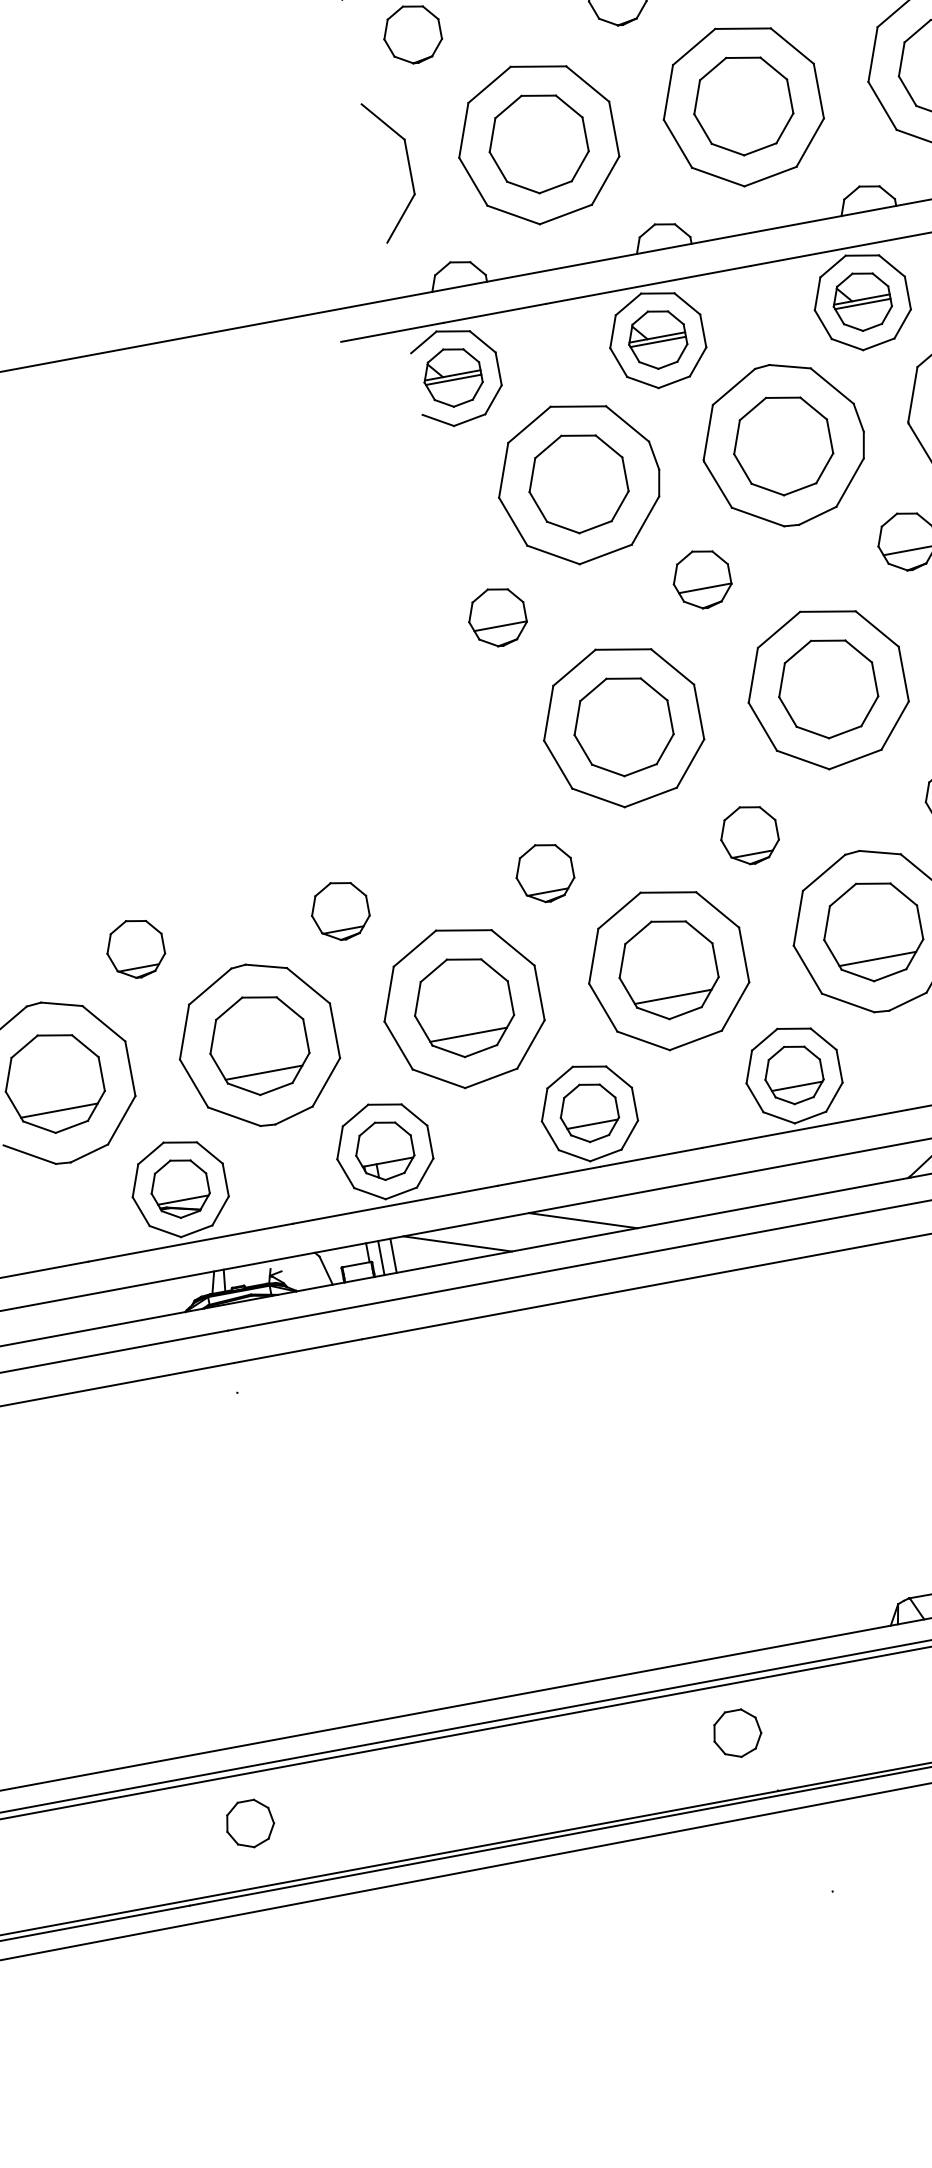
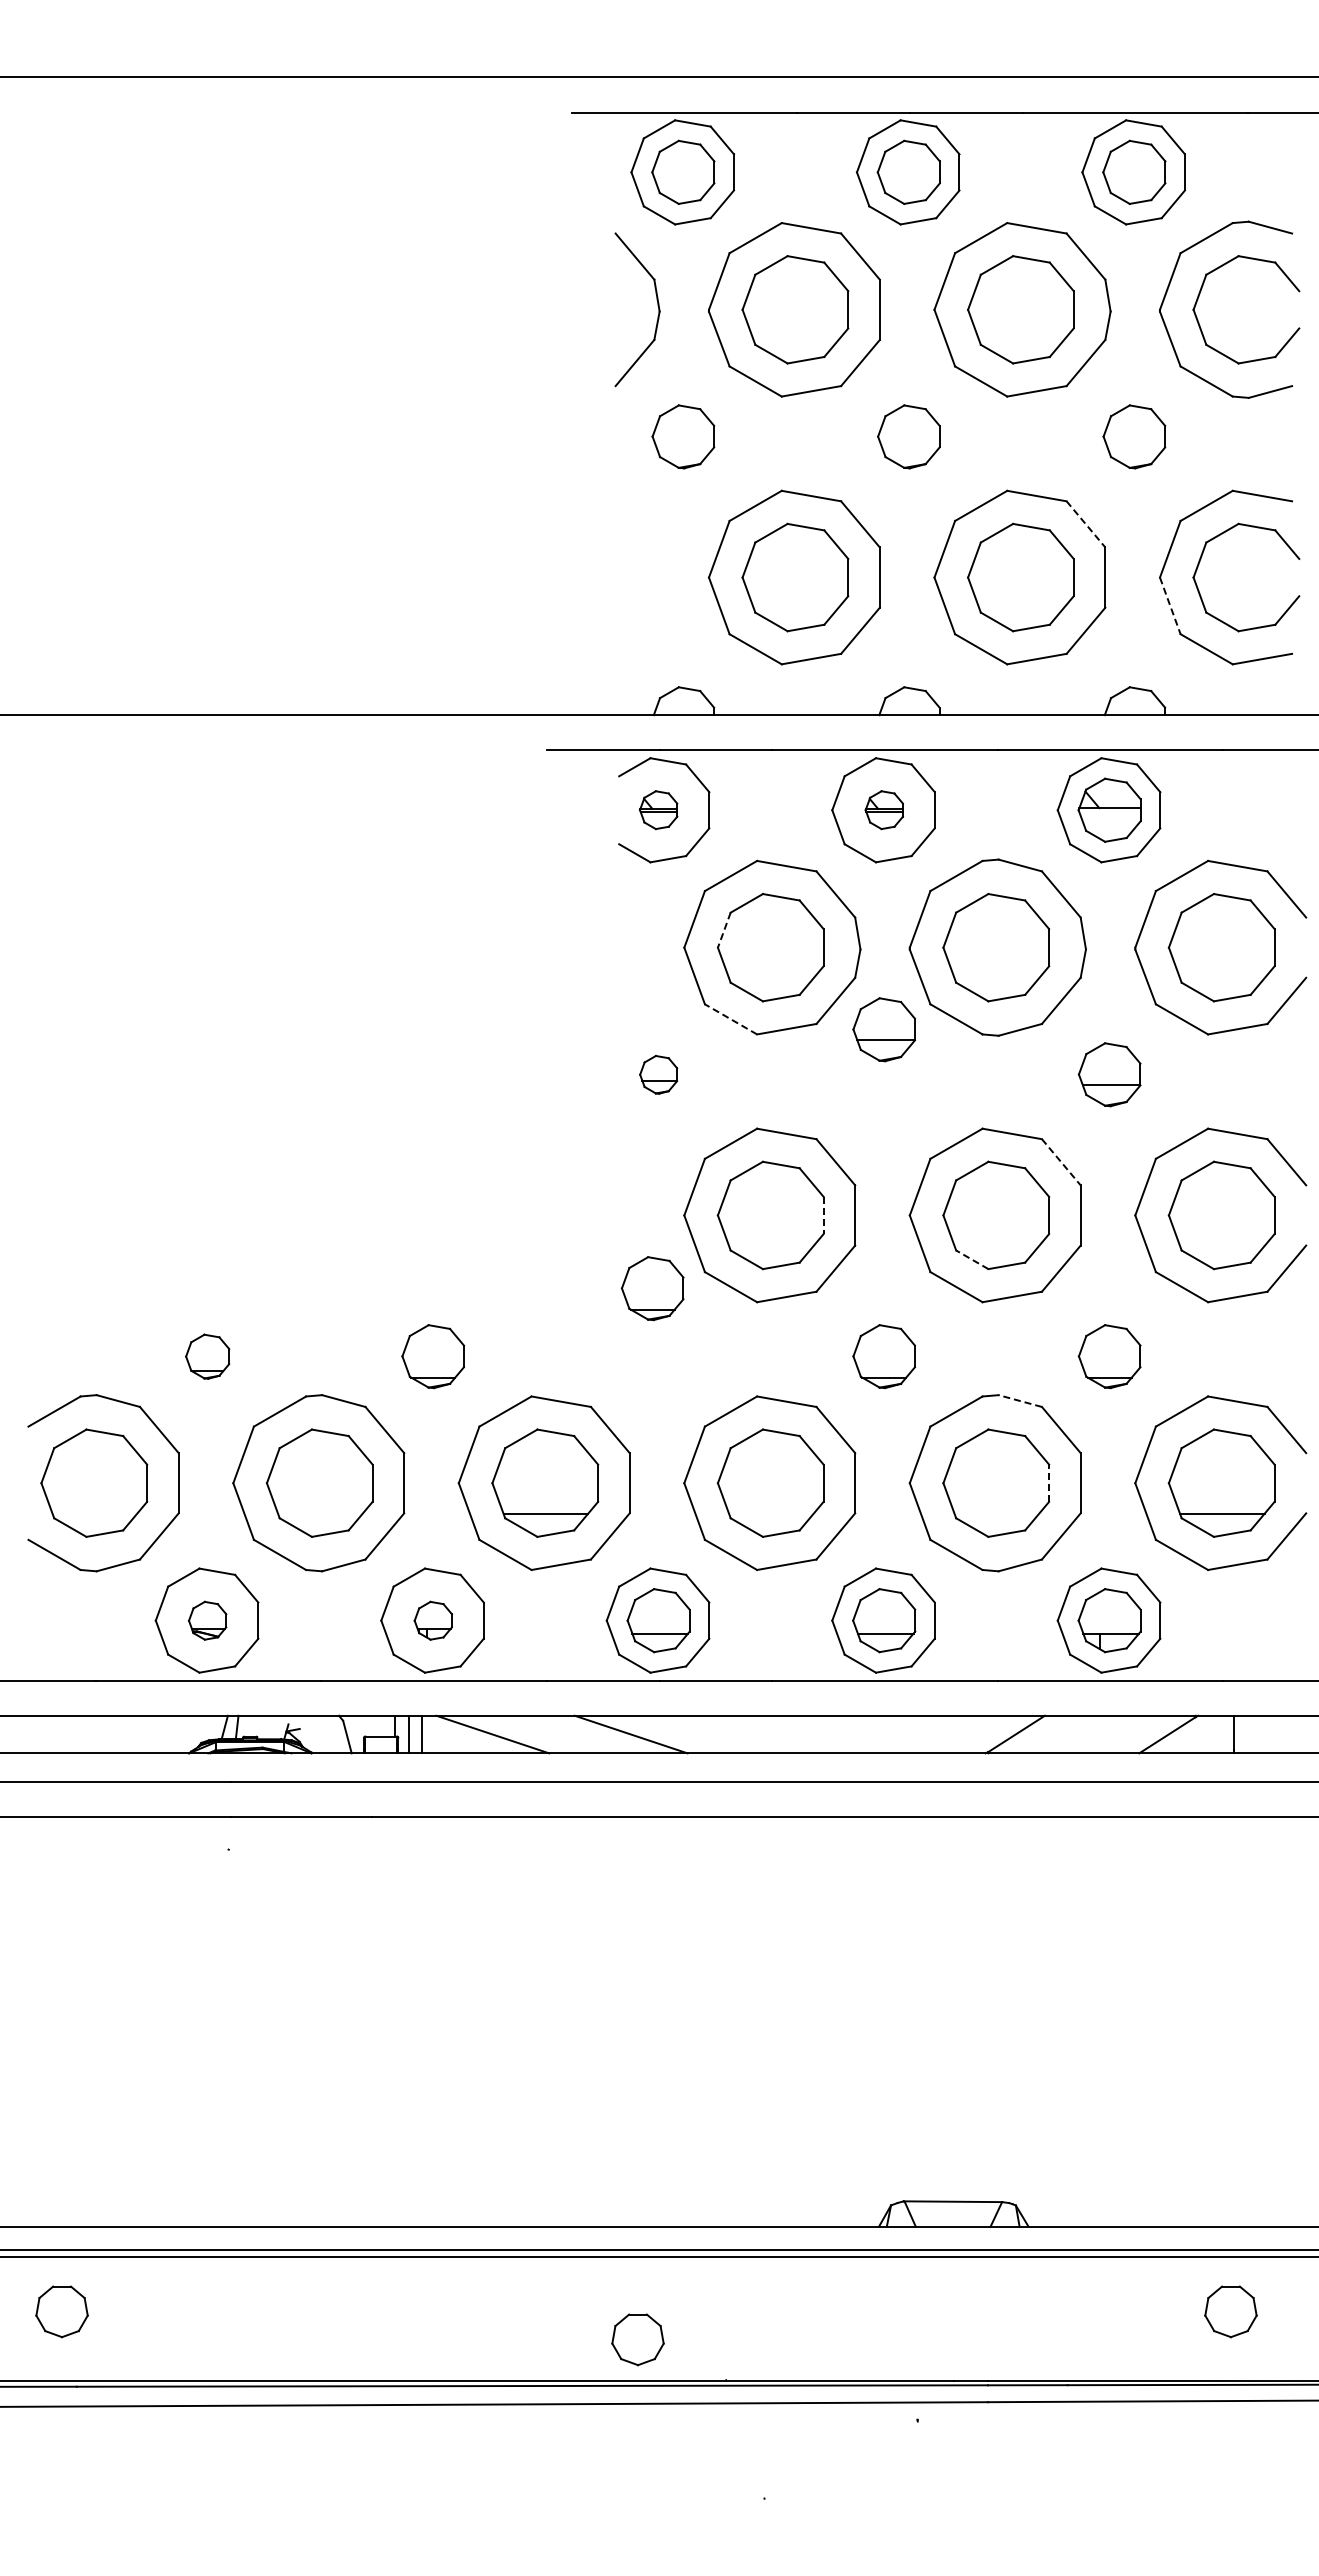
line: (792, 46) -> (1086, 524), solid -> dashed
line: (882, 106) -> (1170, 606), solid -> dashed
part: (408, 167) -> (653, 577), removed
line: (862, 304) -> (1109, 813), removed
part: (657, 338) -> (884, 809), size x0.6
part: (452, 376) -> (658, 809), size x0.6
line: (532, 475) -> (724, 930), solid -> dashed
line: (553, 555) -> (730, 1019), solid -> dashed
part: (701, 579) -> (883, 1029), moved
part: (496, 617) -> (658, 1074), size x0.6
line: (877, 629) -> (1061, 1162), solid -> dashed
line: (670, 717) -> (823, 1215), solid -> dashed
line: (813, 732) -> (972, 1259), solid -> dashed
line: (879, 852) -> (1019, 1400), solid -> dashed
part: (544, 873) -> (652, 1288), moved
line: (920, 922) -> (1049, 1483), solid -> dashed
part: (135, 948) -> (207, 1356), size x0.7
line: (877, 958) -> (996, 1513), removed
line: (673, 996) -> (771, 1513), removed
line: (264, 1072) -> (320, 1513), removed
line: (59, 1110) -> (94, 1513), removed
part: (384, 1150) -> (433, 1620), size x0.6
part: (179, 1188) -> (207, 1620), size x0.6
part: (736, 1733) -> (637, 2339), moved
part: (249, 1823) -> (61, 2311), moved

